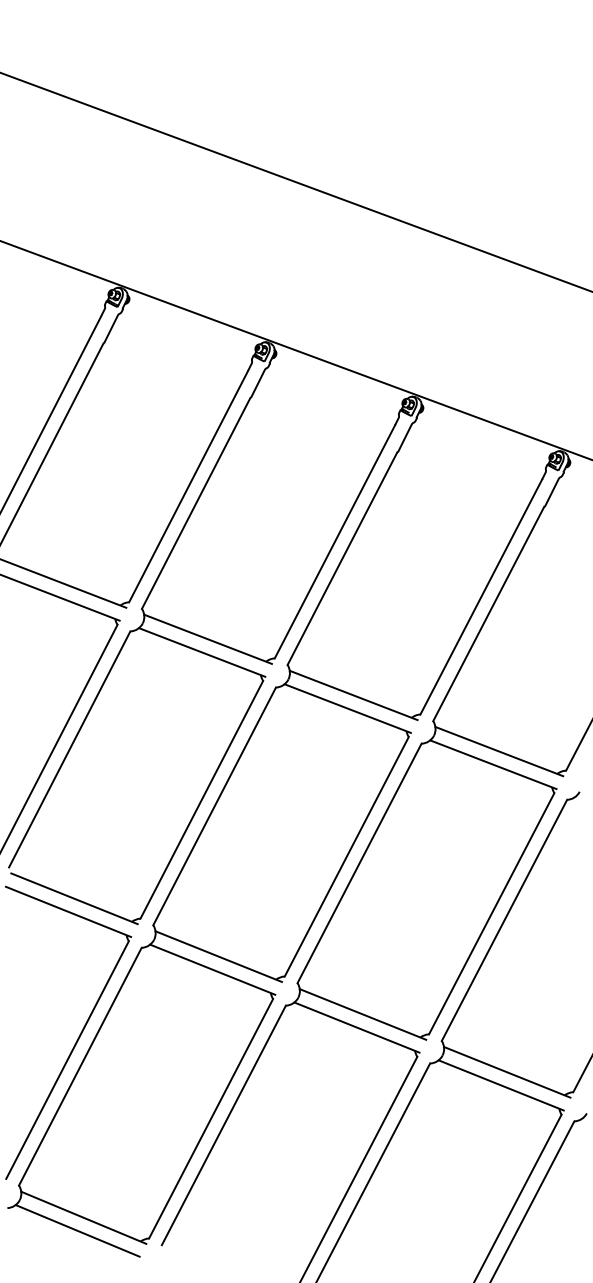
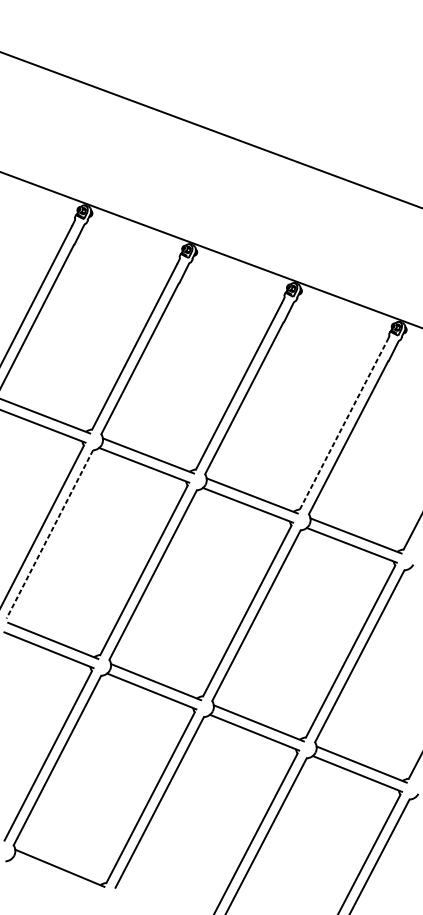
line: (481, 596) -> (343, 425), solid -> dashed
line: (69, 749) -> (49, 534), solid -> dashed
line: (77, 1230) -> (55, 877), removed

